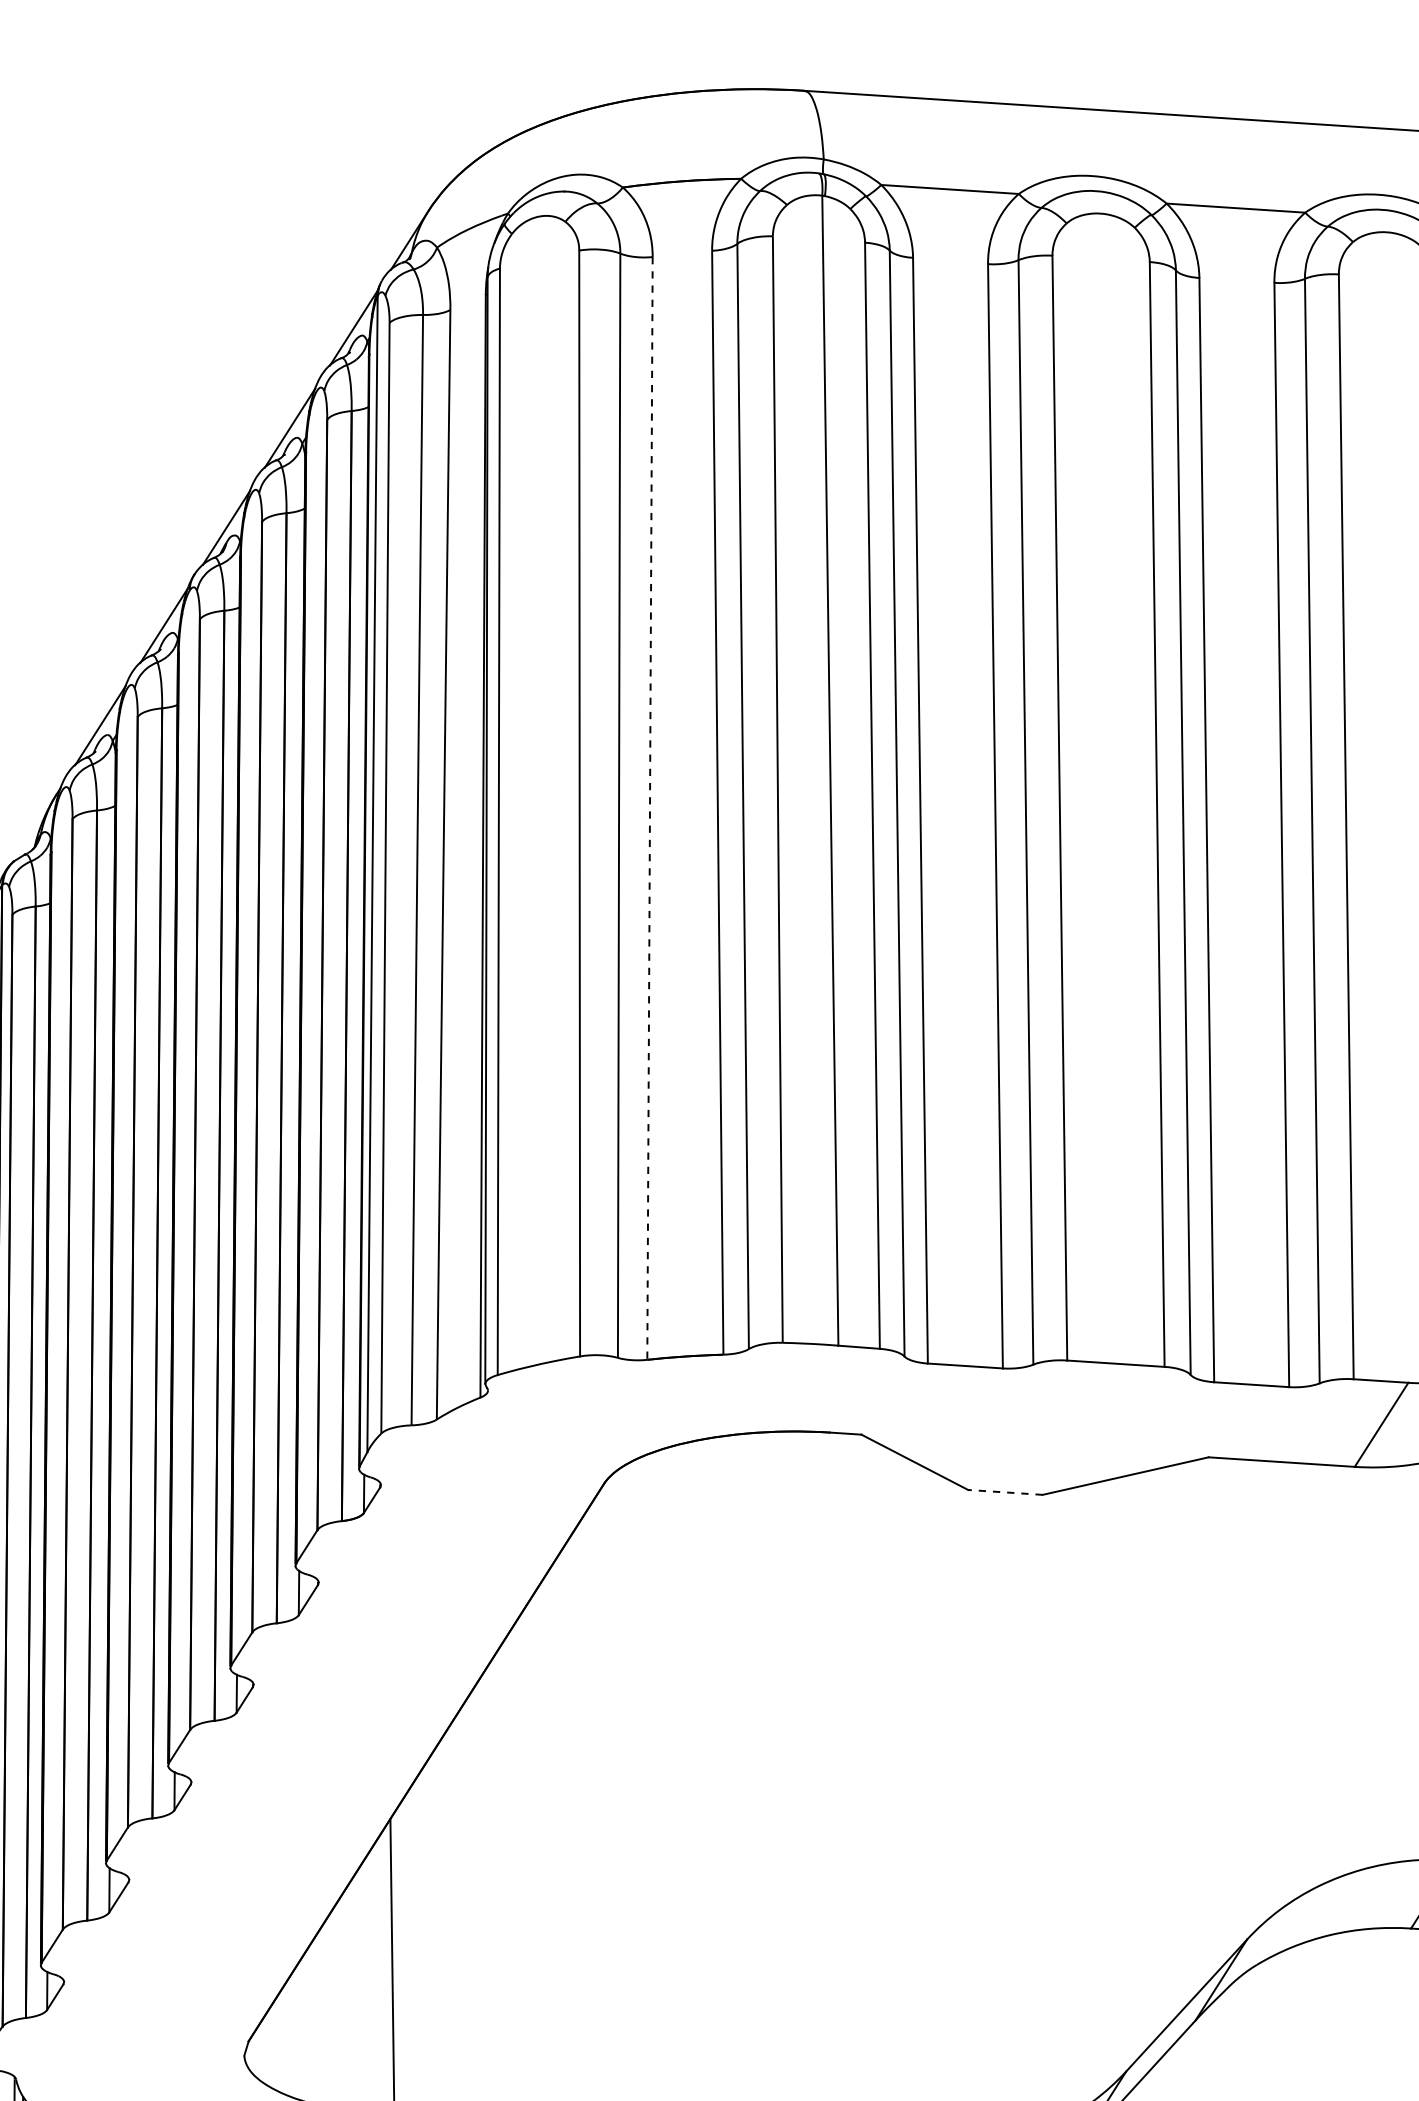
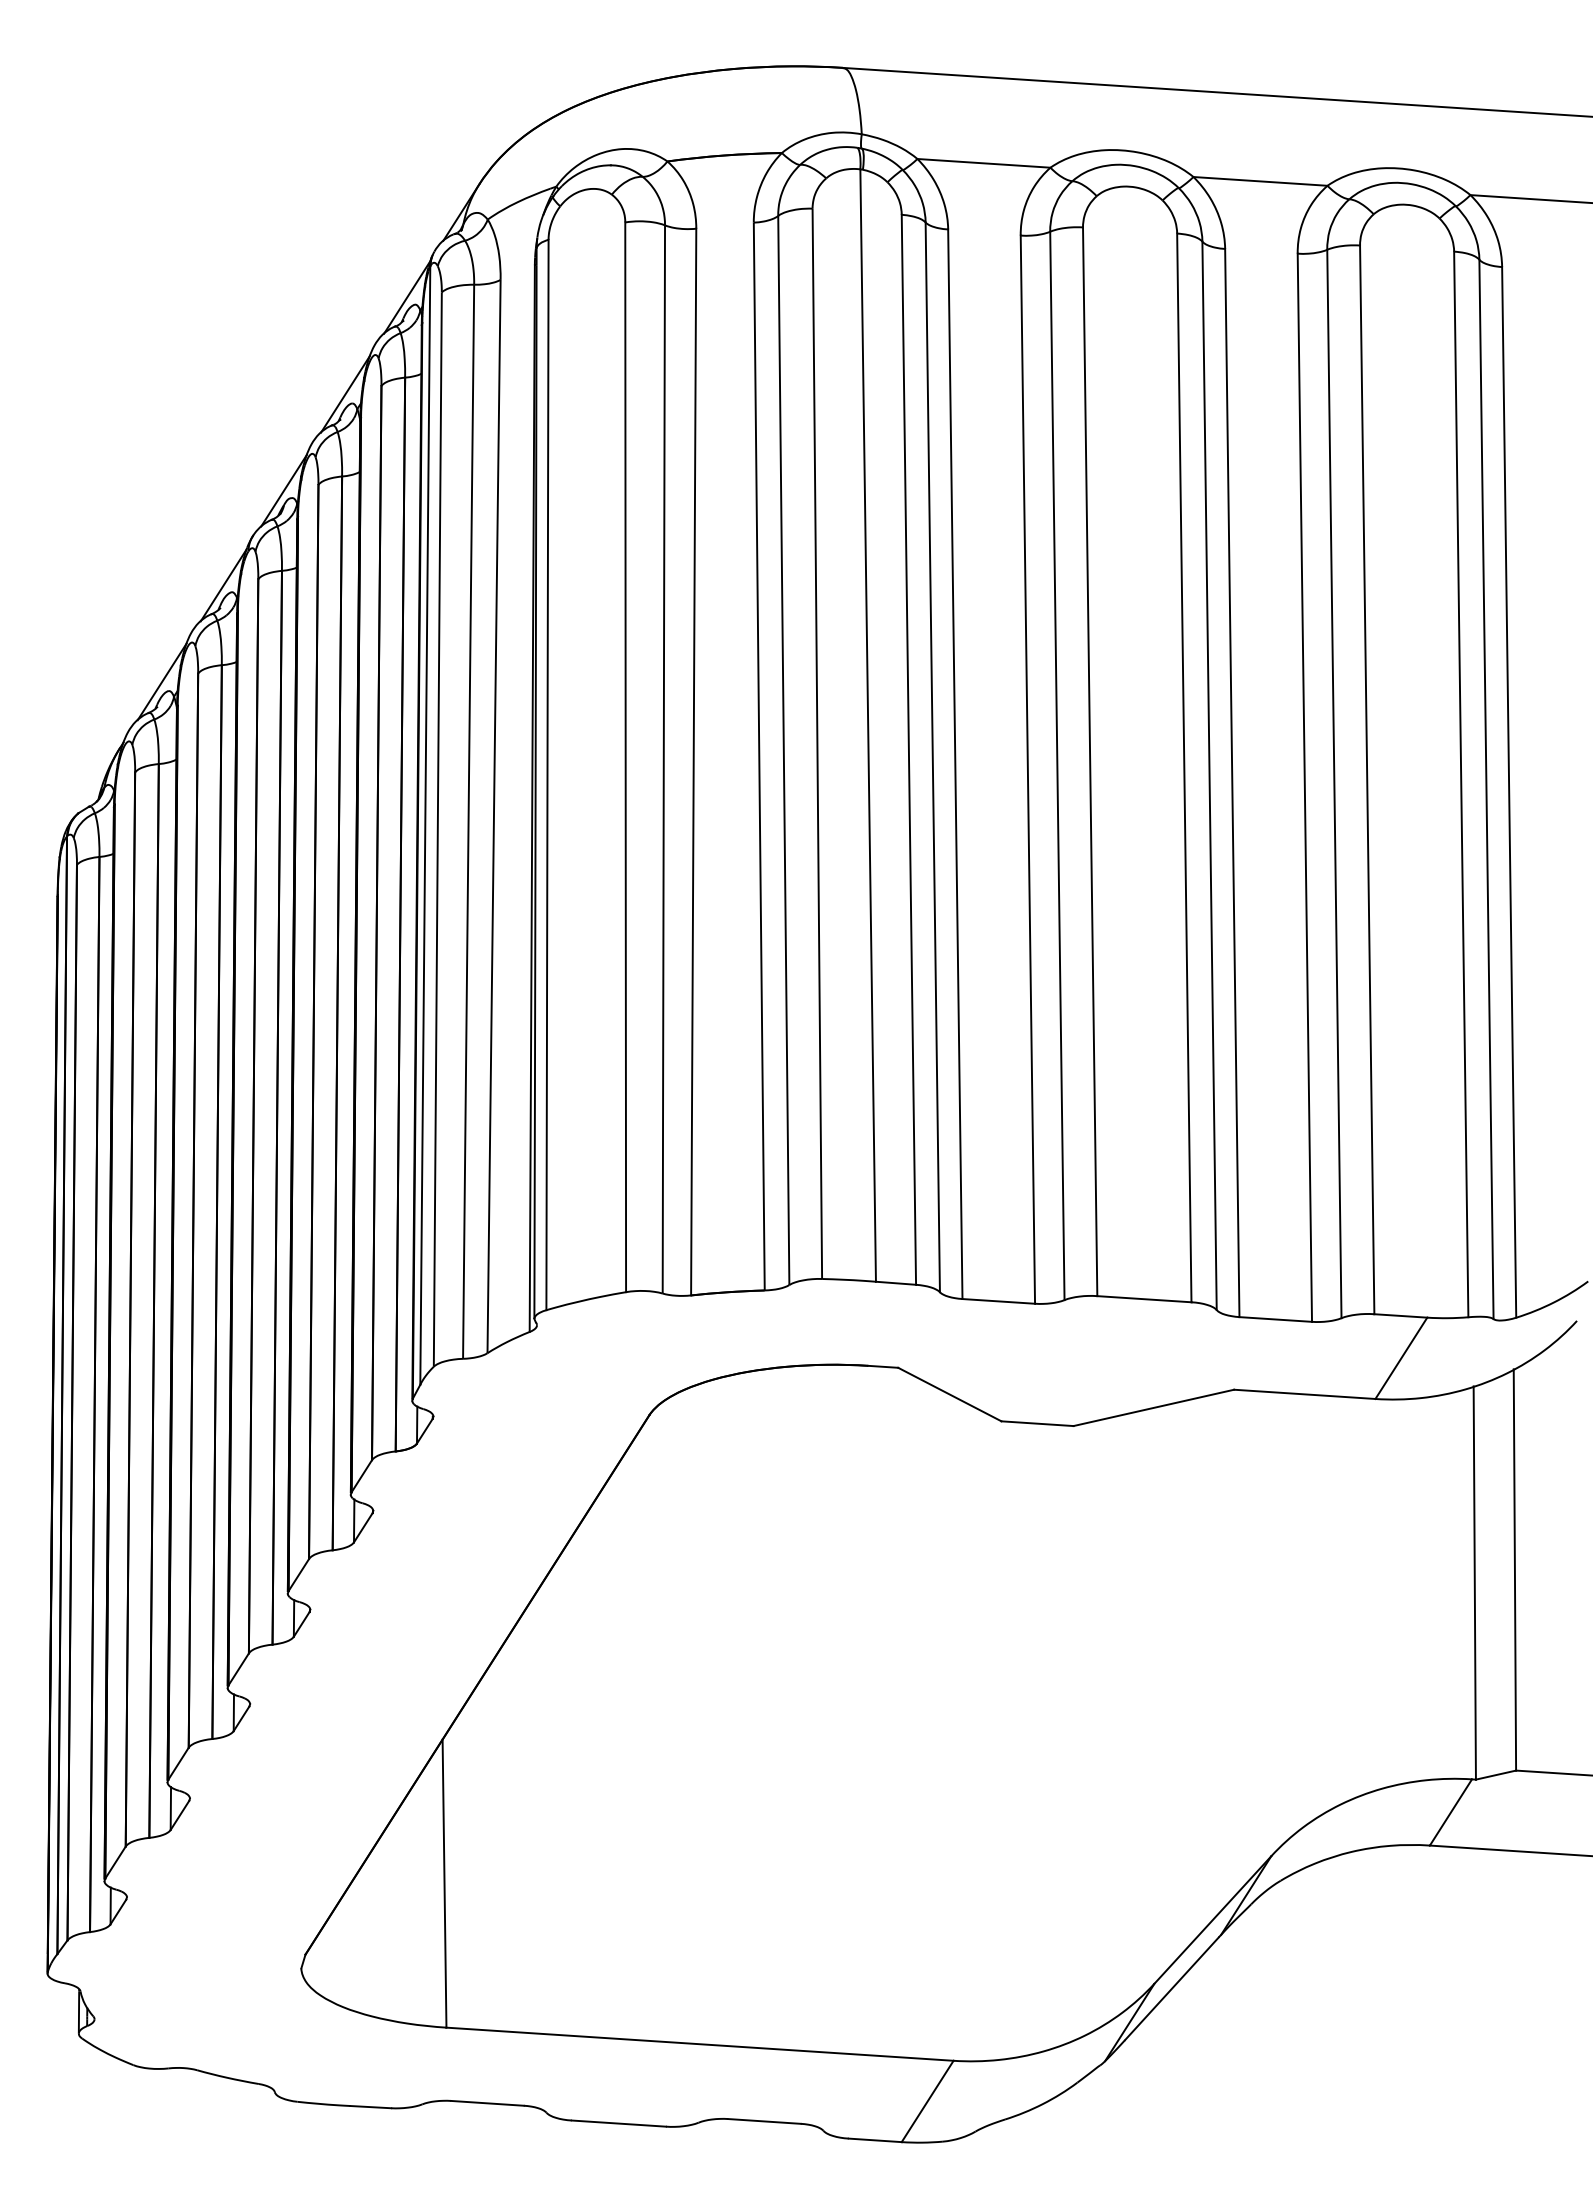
line: (649, 808) -> (693, 762), dashed -> solid
line: (1005, 1492) -> (1037, 1423), dashed -> solid

